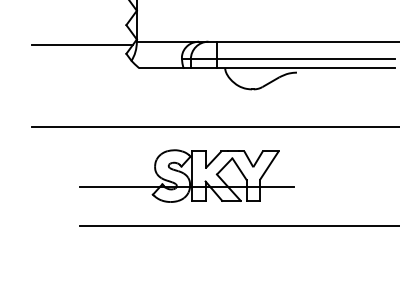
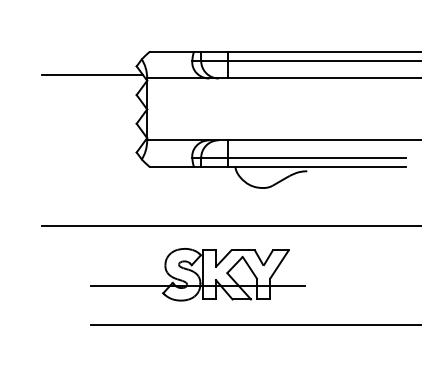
line: (82, 44) -> (92, 143), removed

